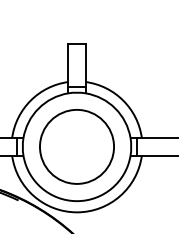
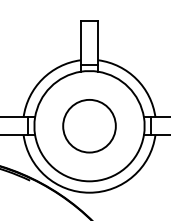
circle: (76, 146) -> (89, 125), size x0.7

